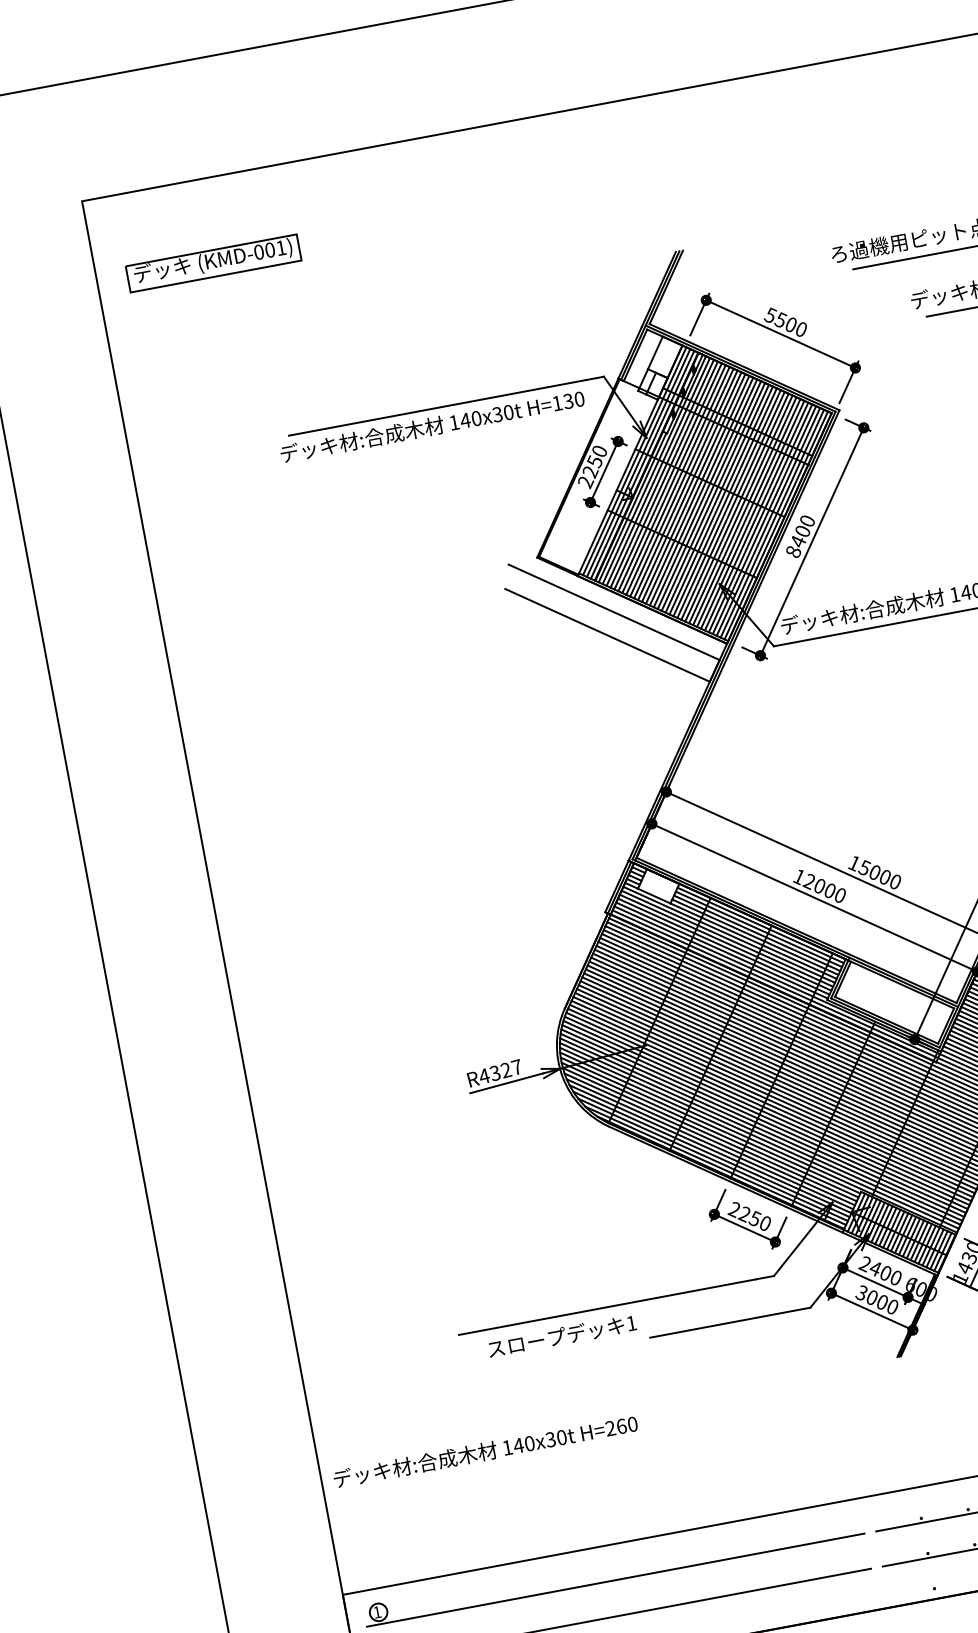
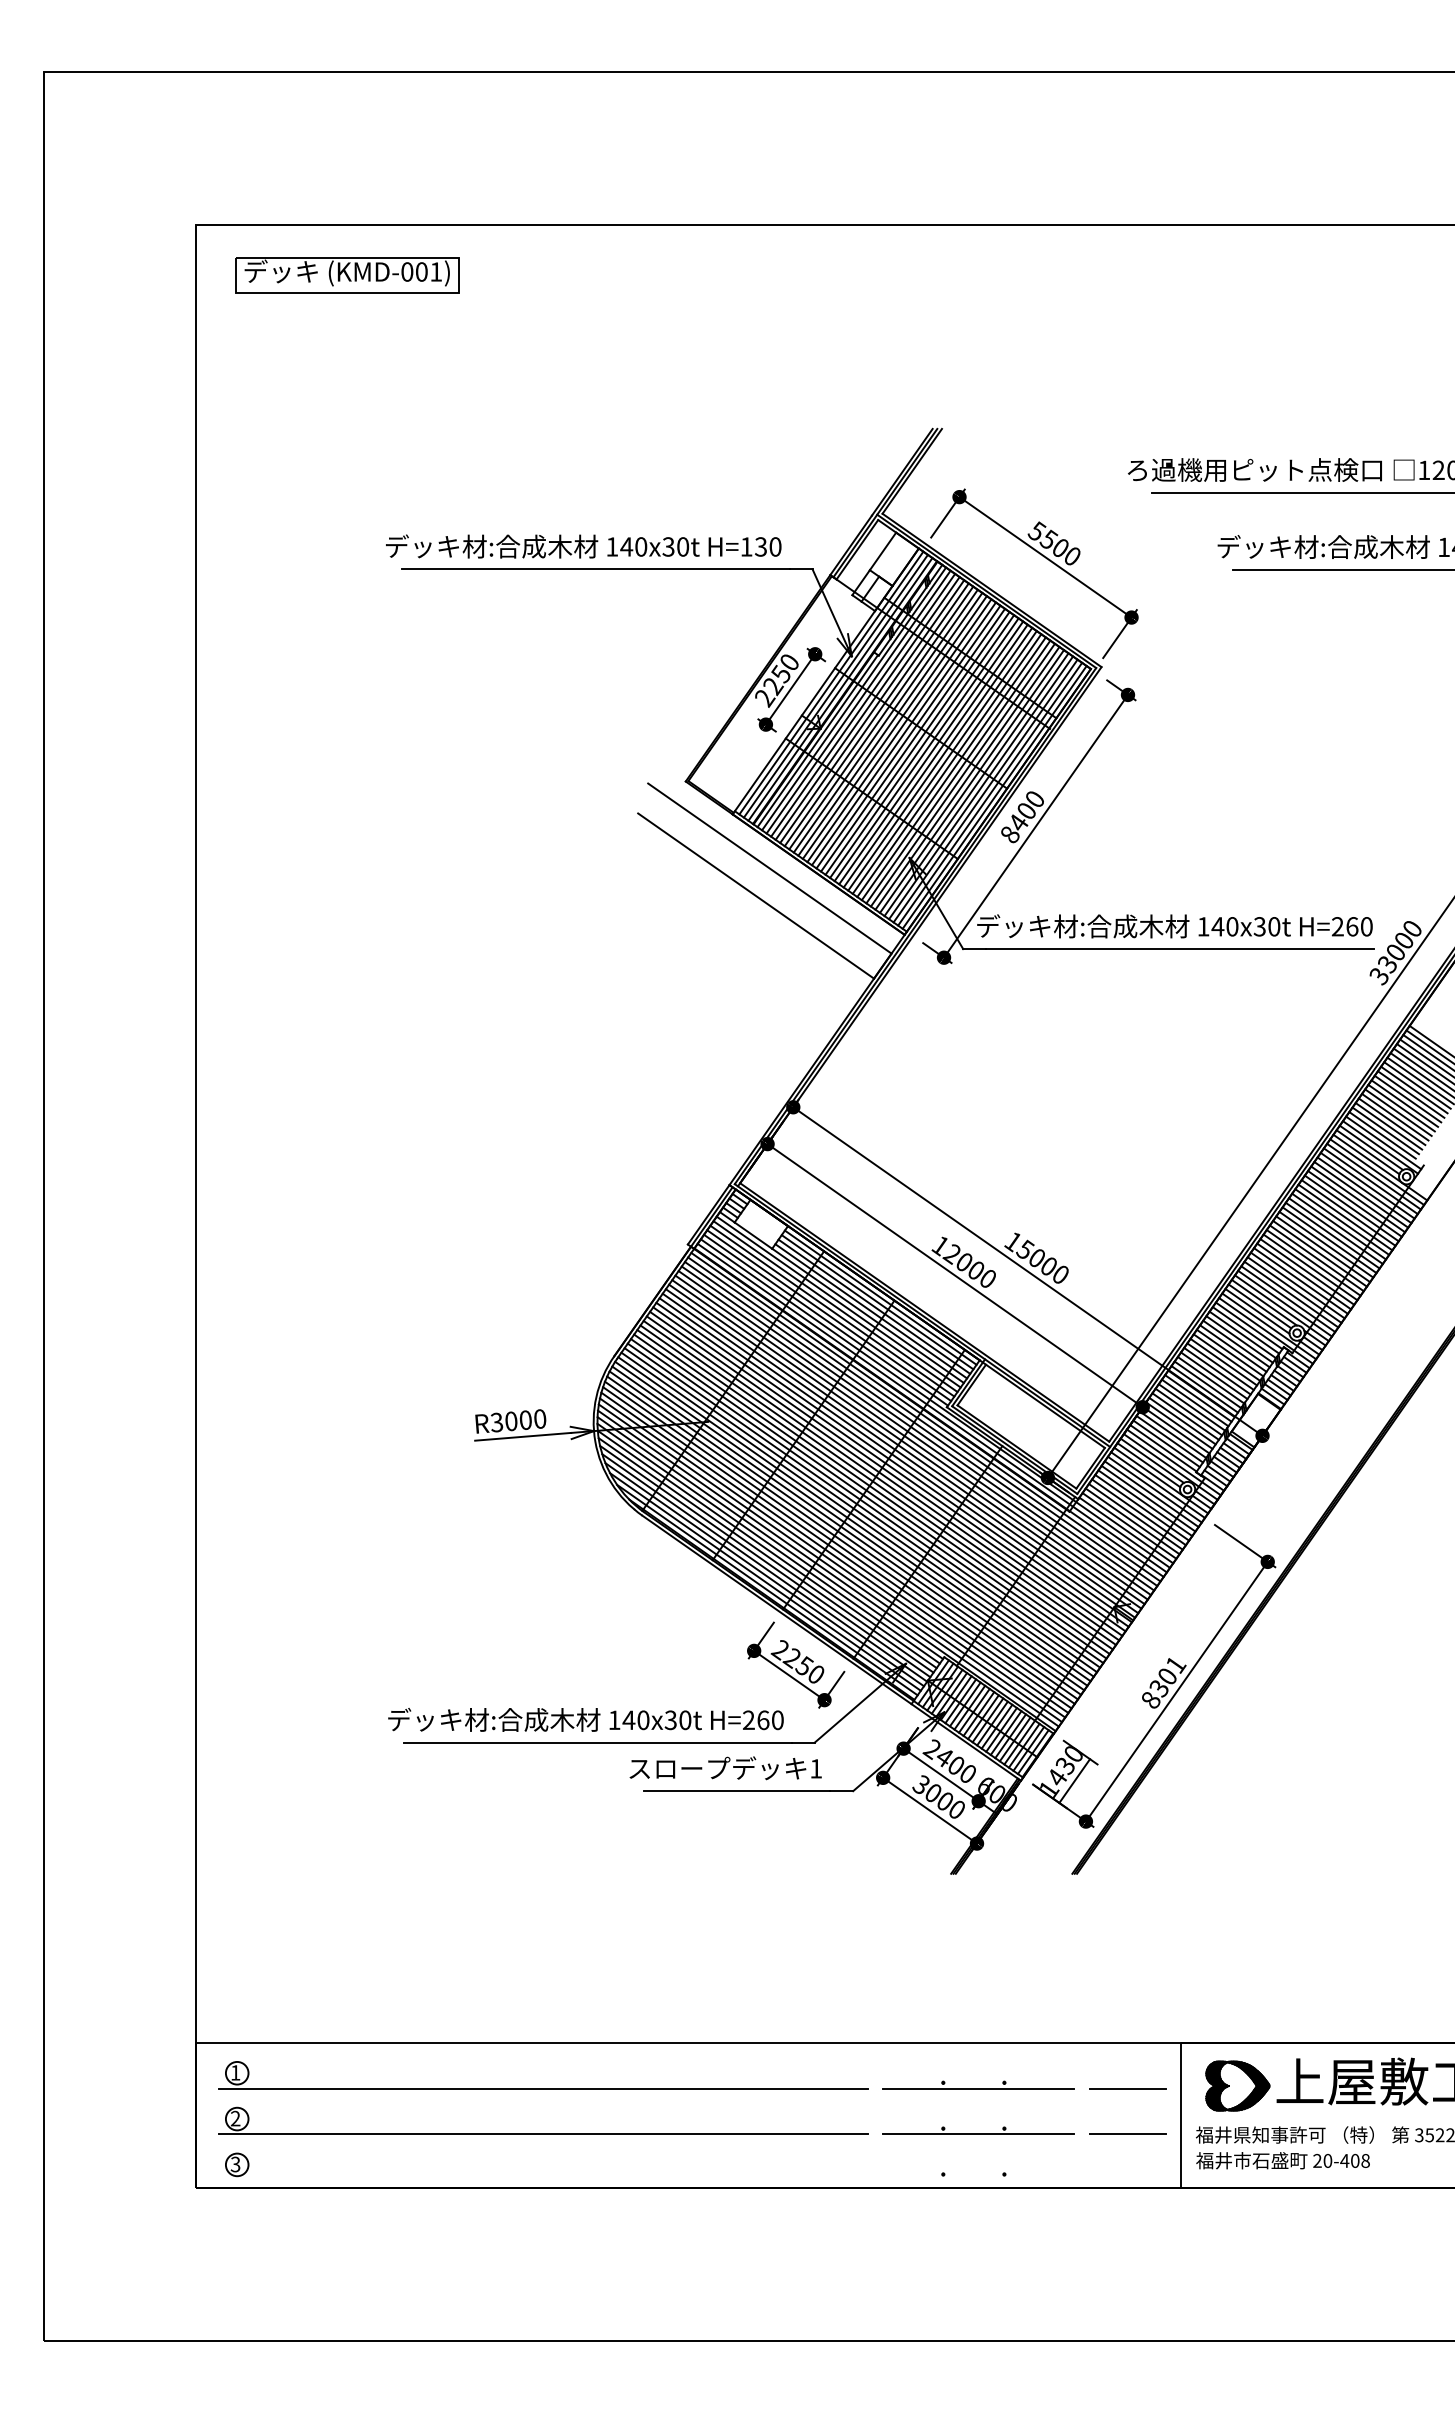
part: (213, 263) -> (347, 275), moved
text: (432, 426) -> (583, 546), moved
text: (500, 1071) -> (518, 1420), R4327 -> R3000
text: (562, 1336) -> (725, 1768), moved
text: (485, 1451) -> (585, 1719), moved

